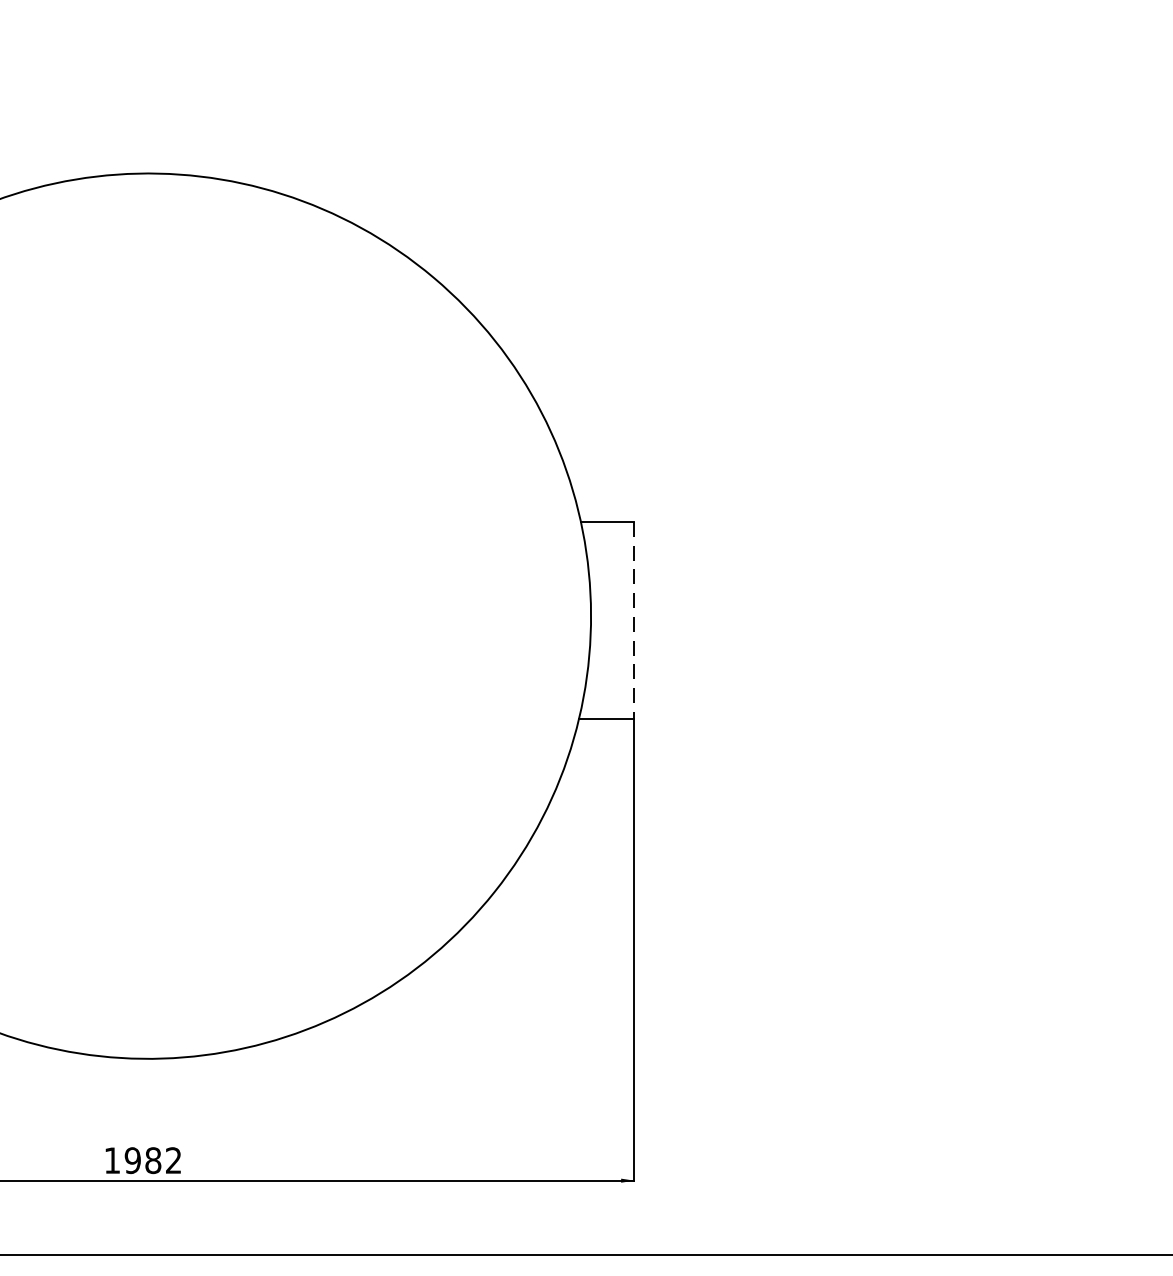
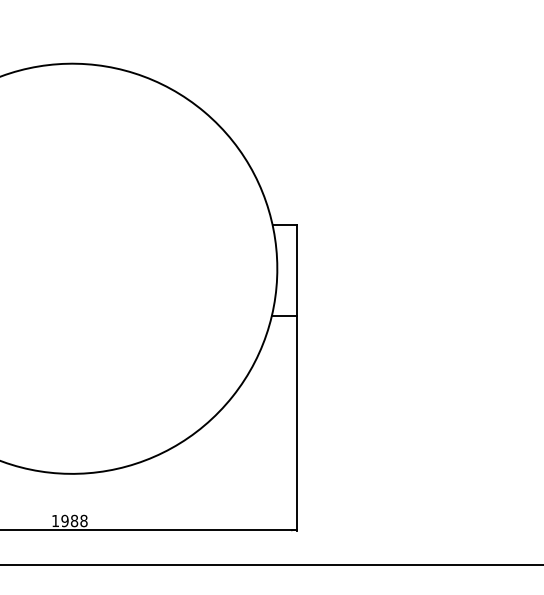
line: (634, 619) -> (297, 270), dashed -> solid
text: (172, 1161) -> (83, 521), 1982 -> 1988

